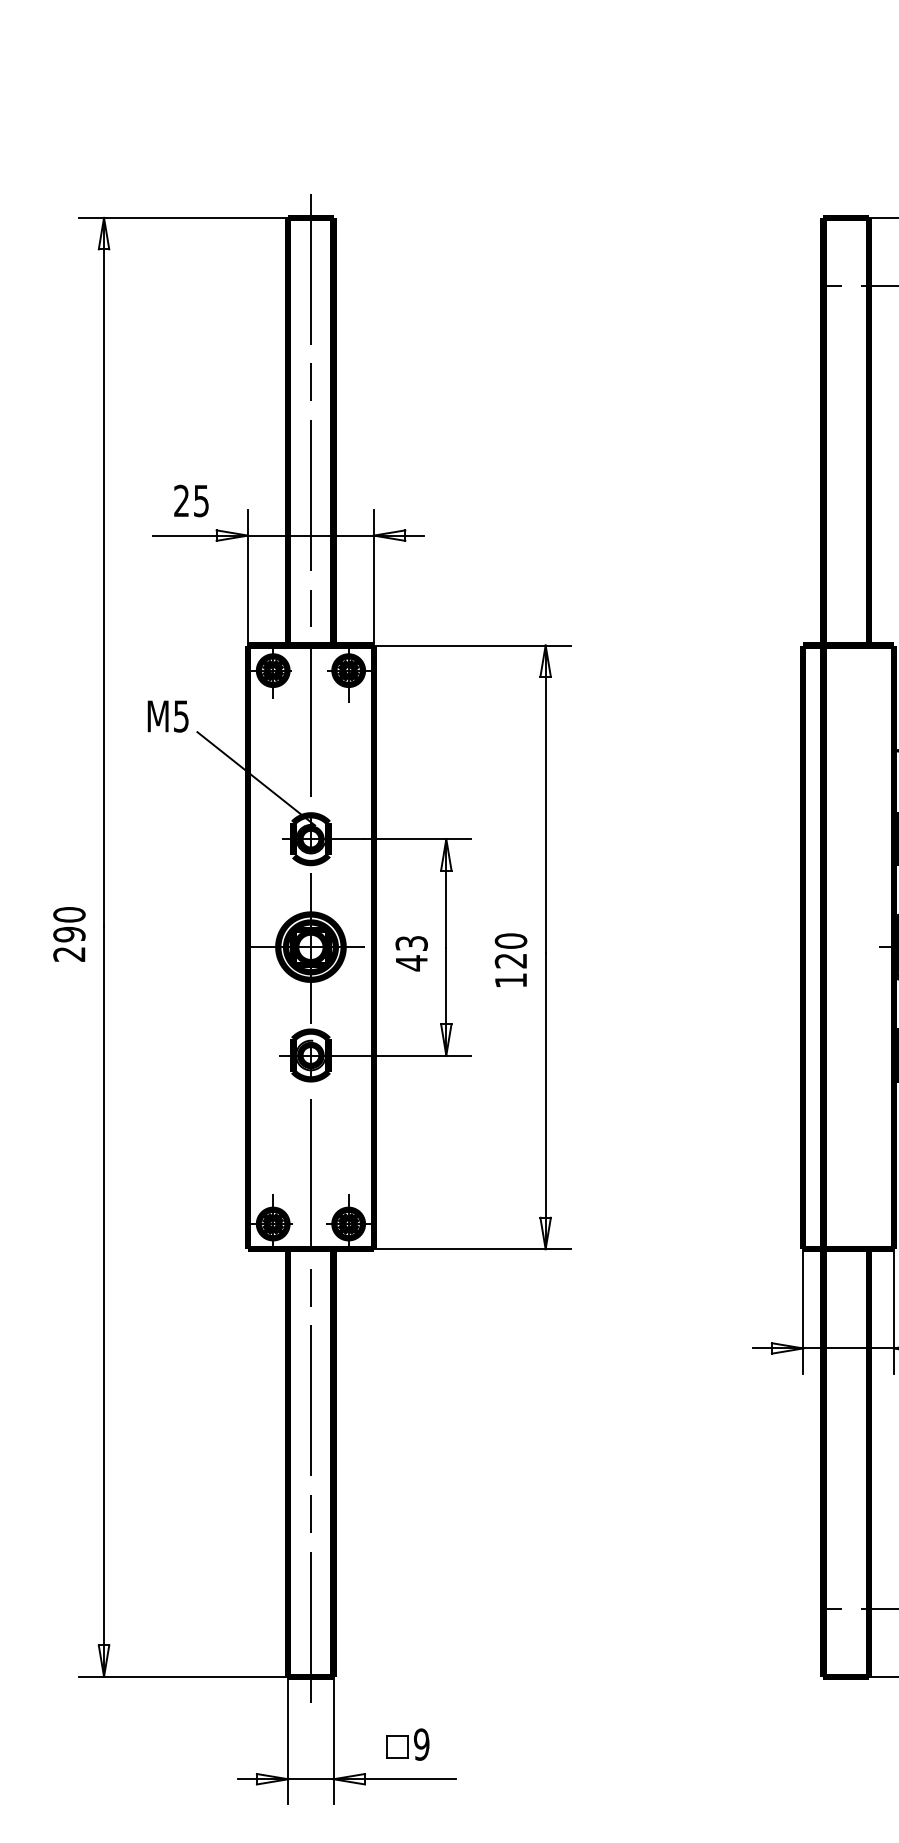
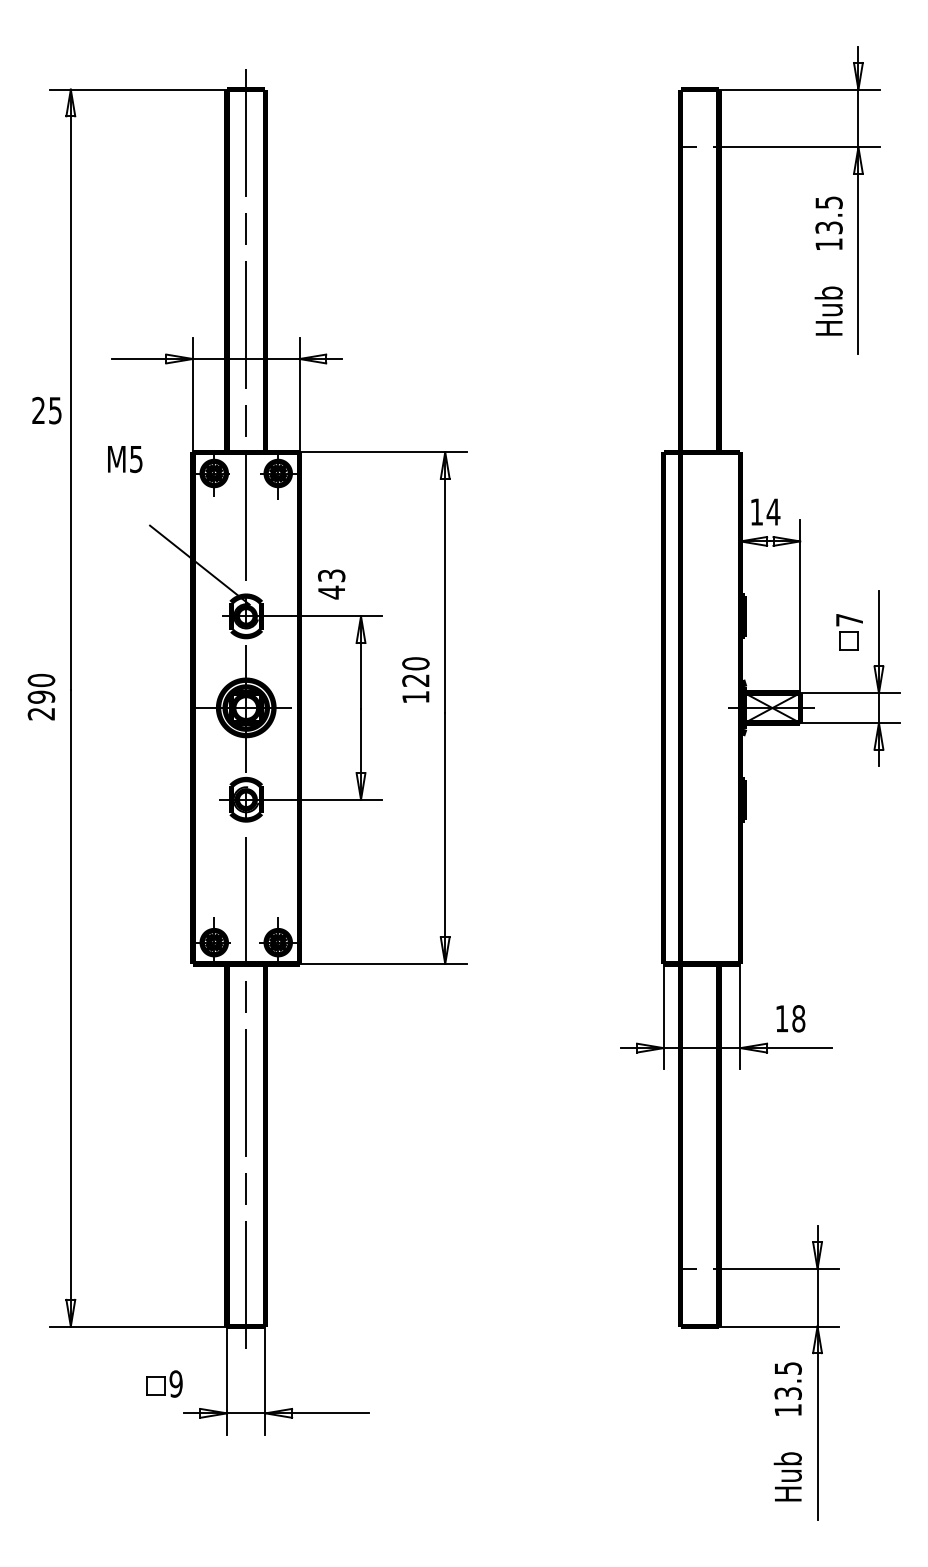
text: (190, 500) -> (46, 410), moved
text: (168, 716) -> (125, 459), moved
text: (411, 953) -> (331, 584), moved
text: (510, 959) -> (415, 679), moved
part: (407, 1744) -> (164, 1383), moved

